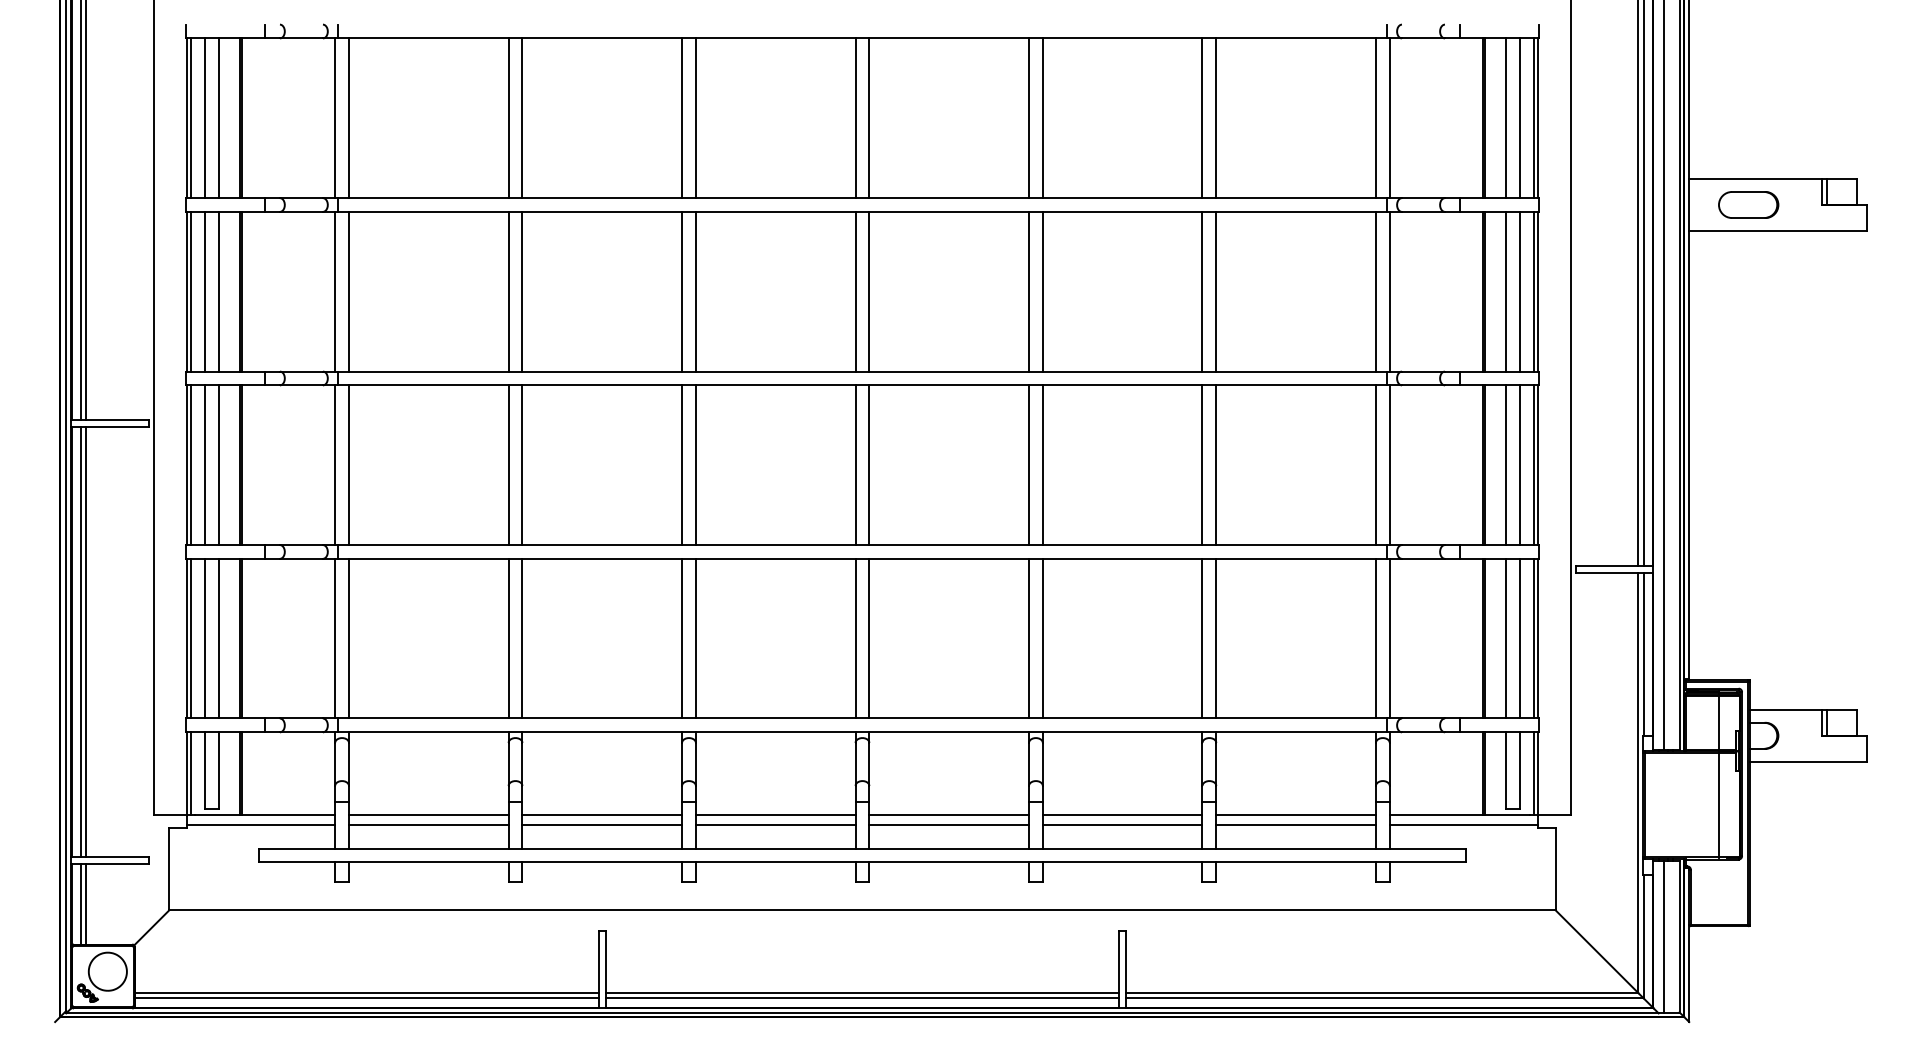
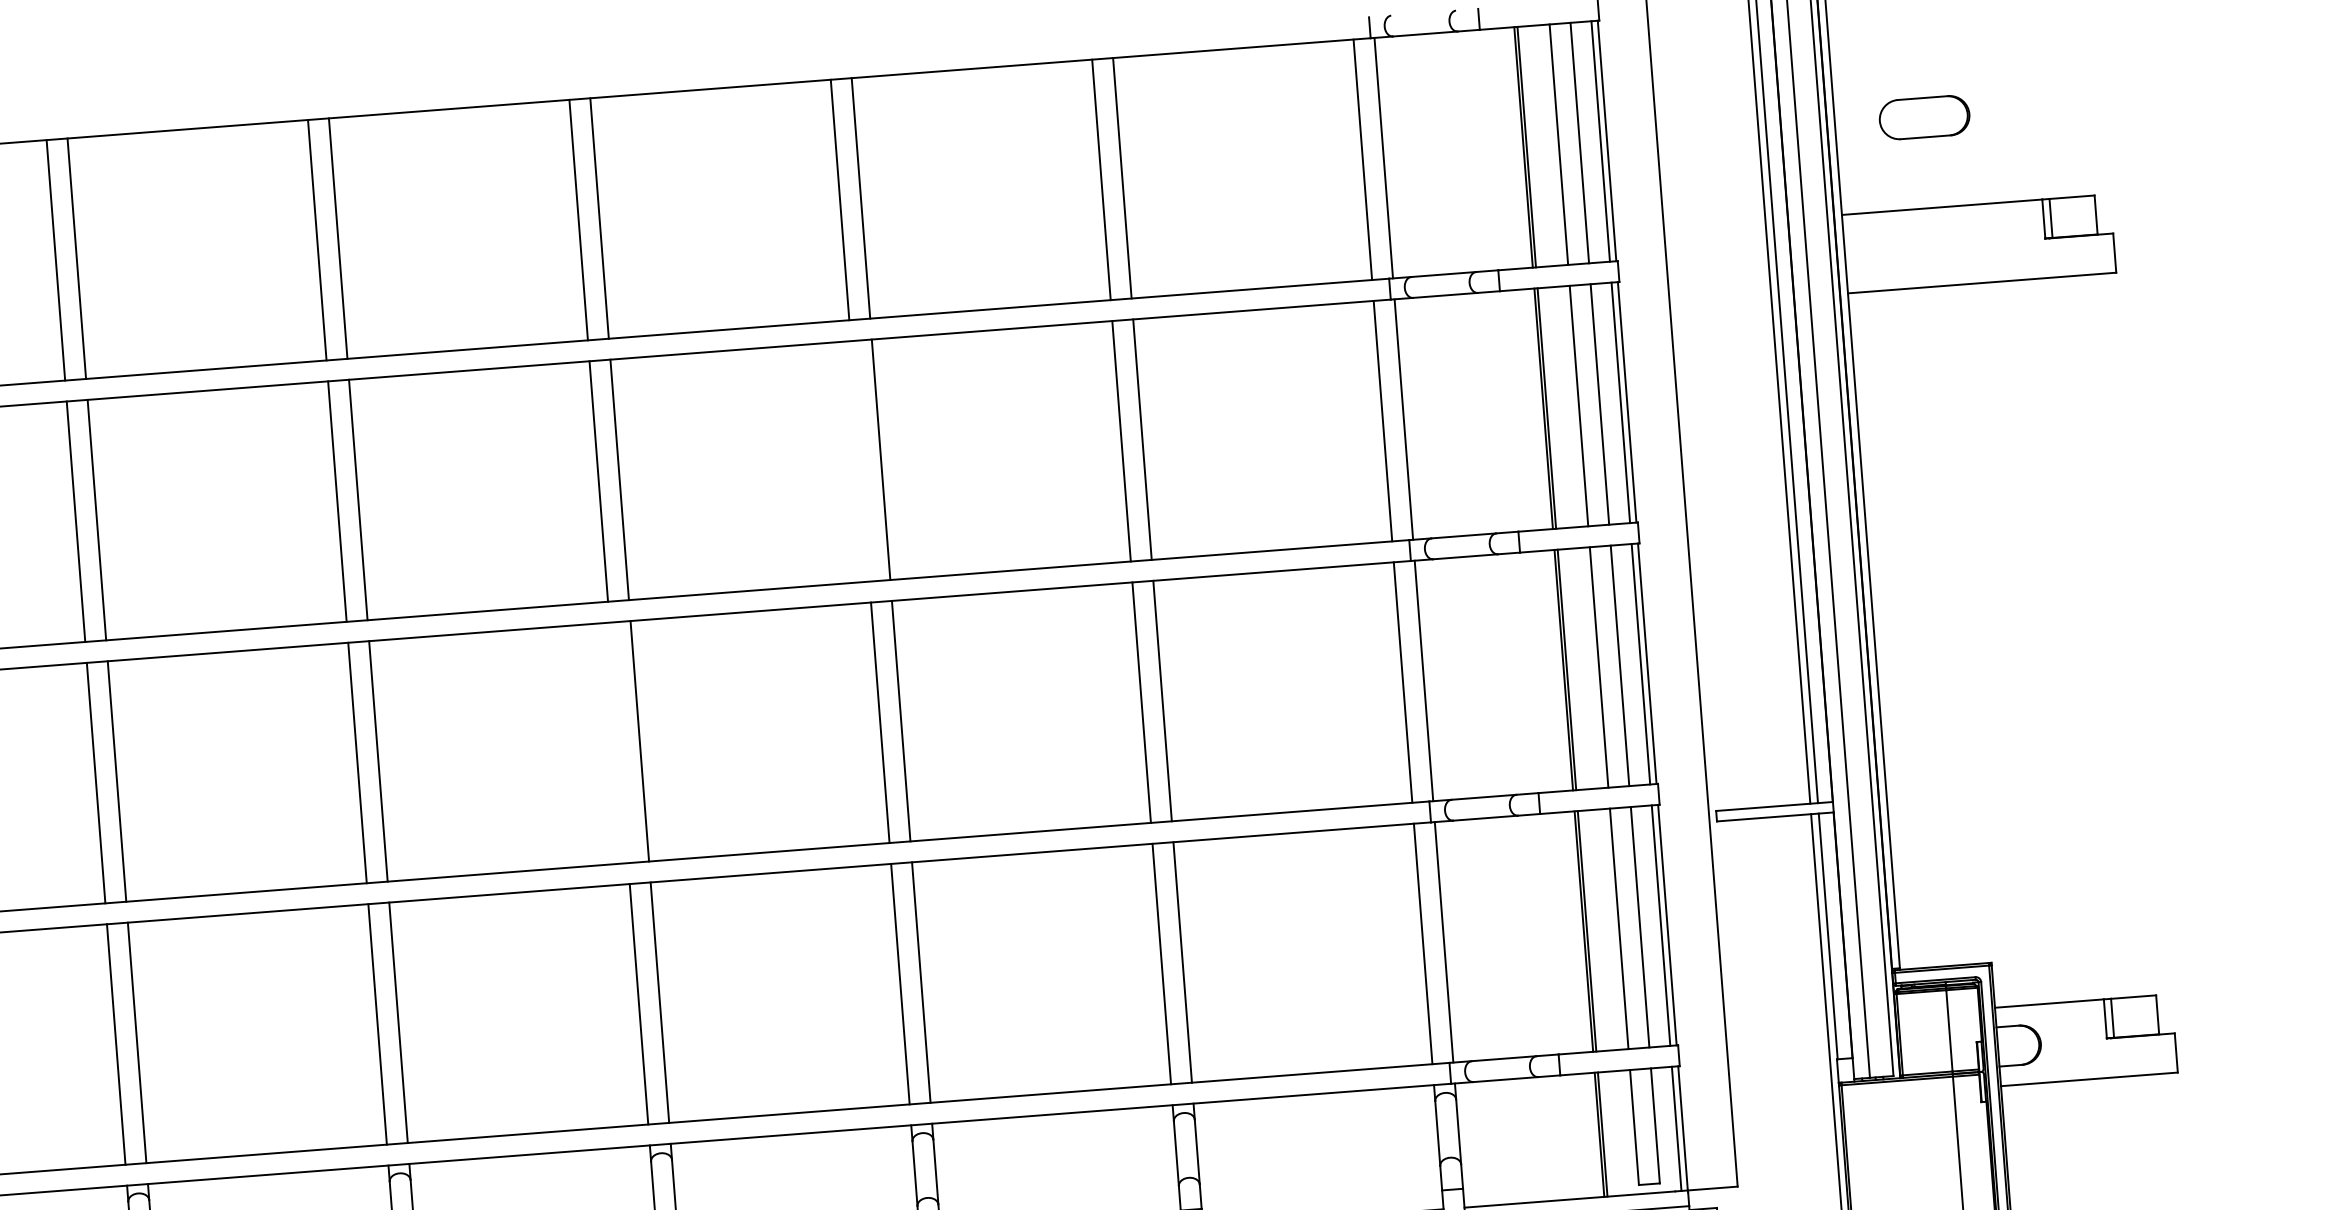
part: (1748, 204) -> (1924, 116), moved
line: (1028, 291) -> (859, 461), removed
line: (855, 465) -> (618, 743), removed

